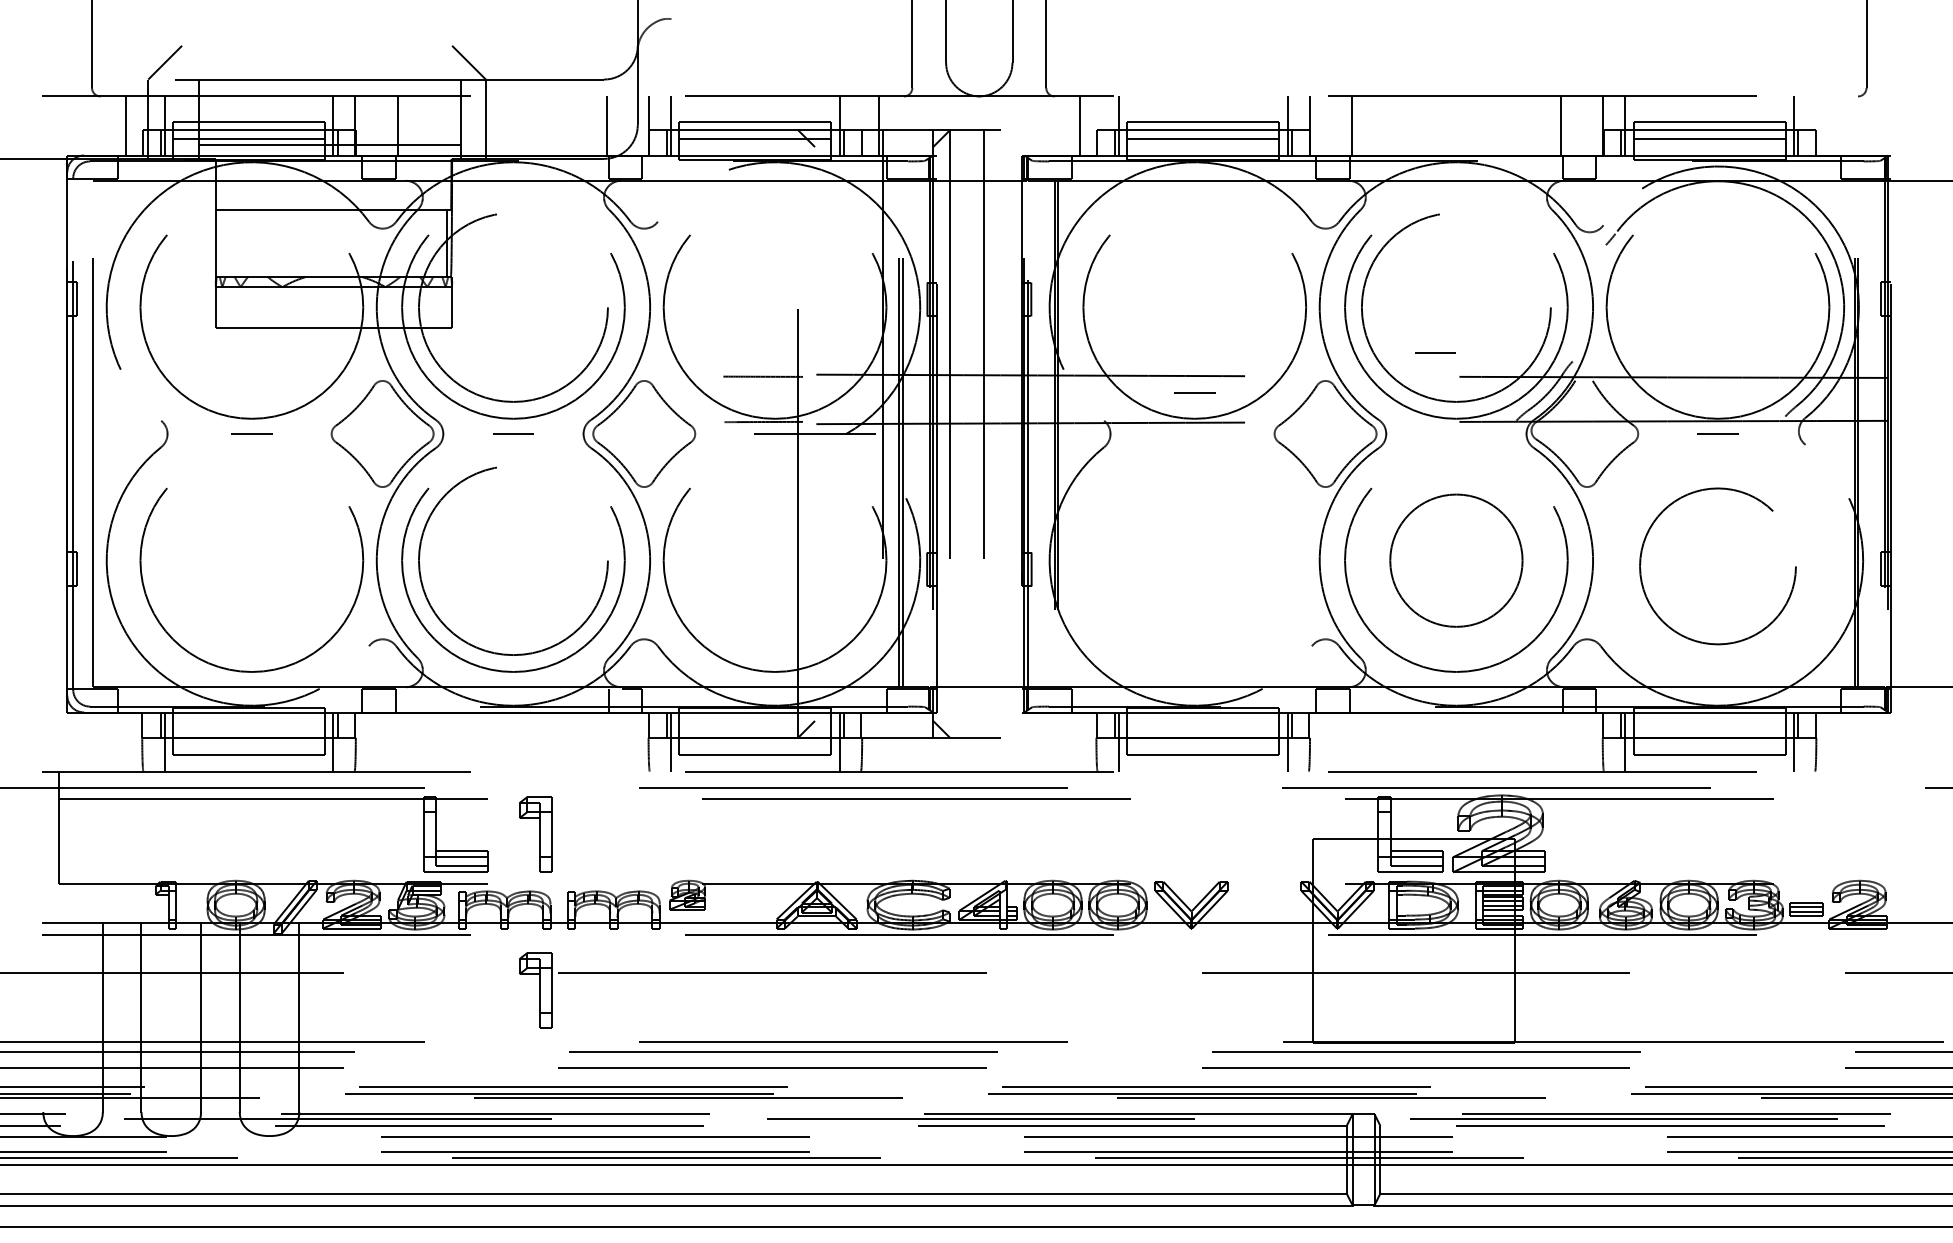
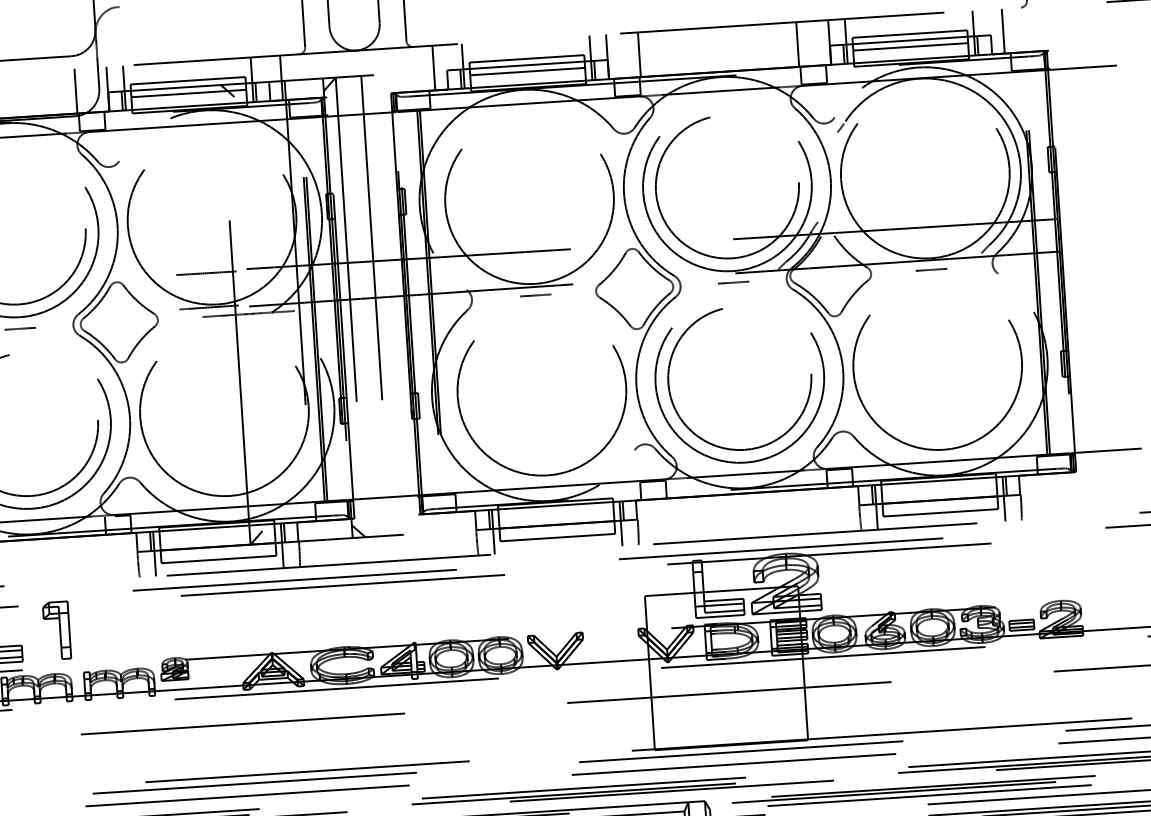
line: (1832, 125) -> (1003, 30), added
line: (1435, 352) -> (733, 282), moved
line: (1194, 392) -> (535, 295), moved
circle: (1456, 560) -> (739, 378), size x1.43
circle: (1194, 579) -> (542, 405), added
circle: (1717, 579) -> (938, 379), size x1.43
part: (535, 990) -> (64, 748), removed

